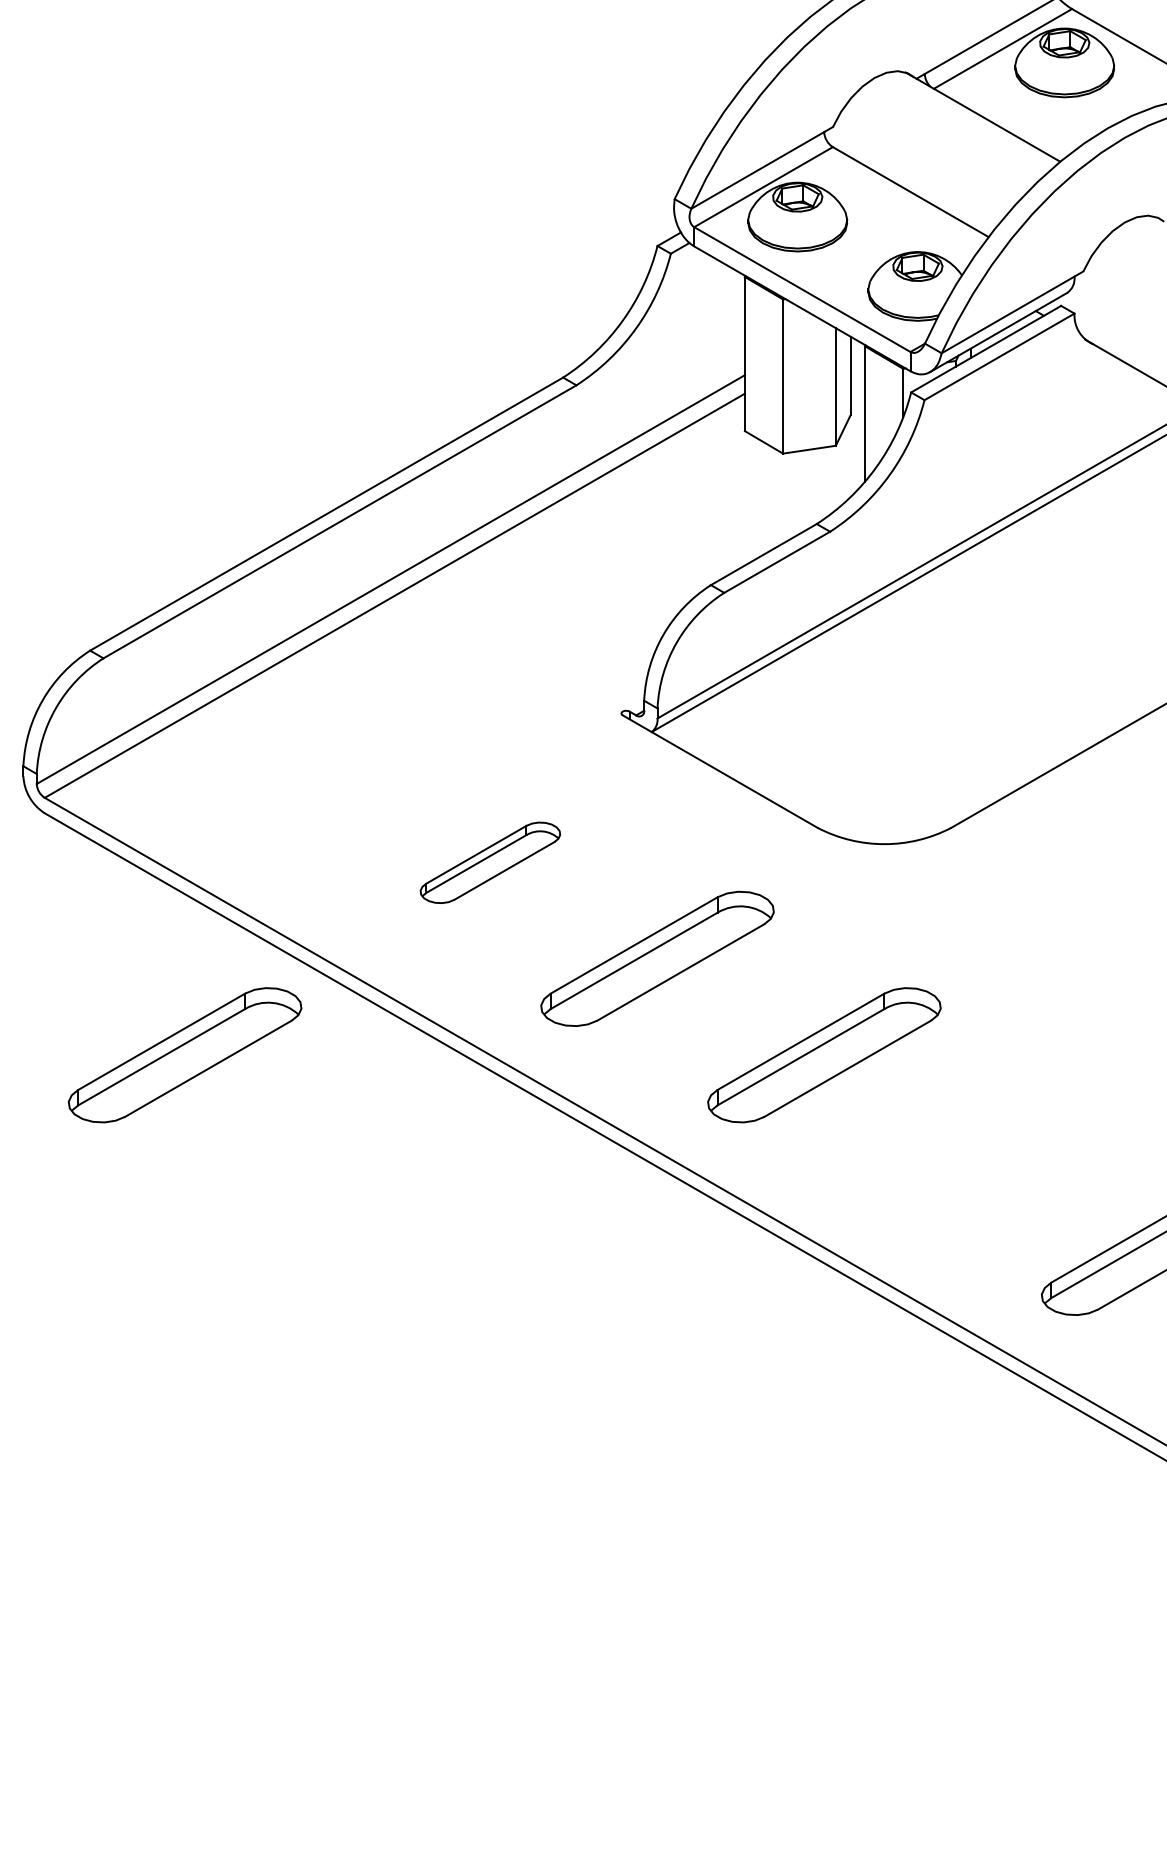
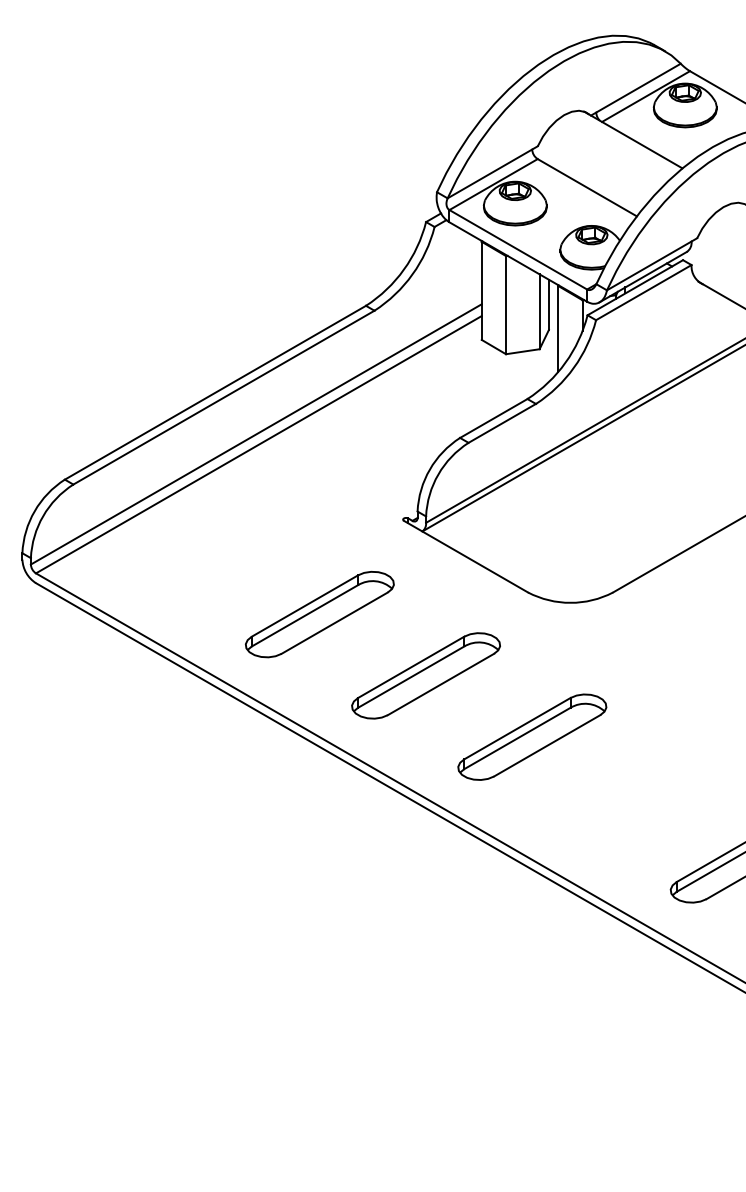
part: (490, 862) -> (319, 614), size x1.67
part: (185, 1054) -> (125, 736), removed

